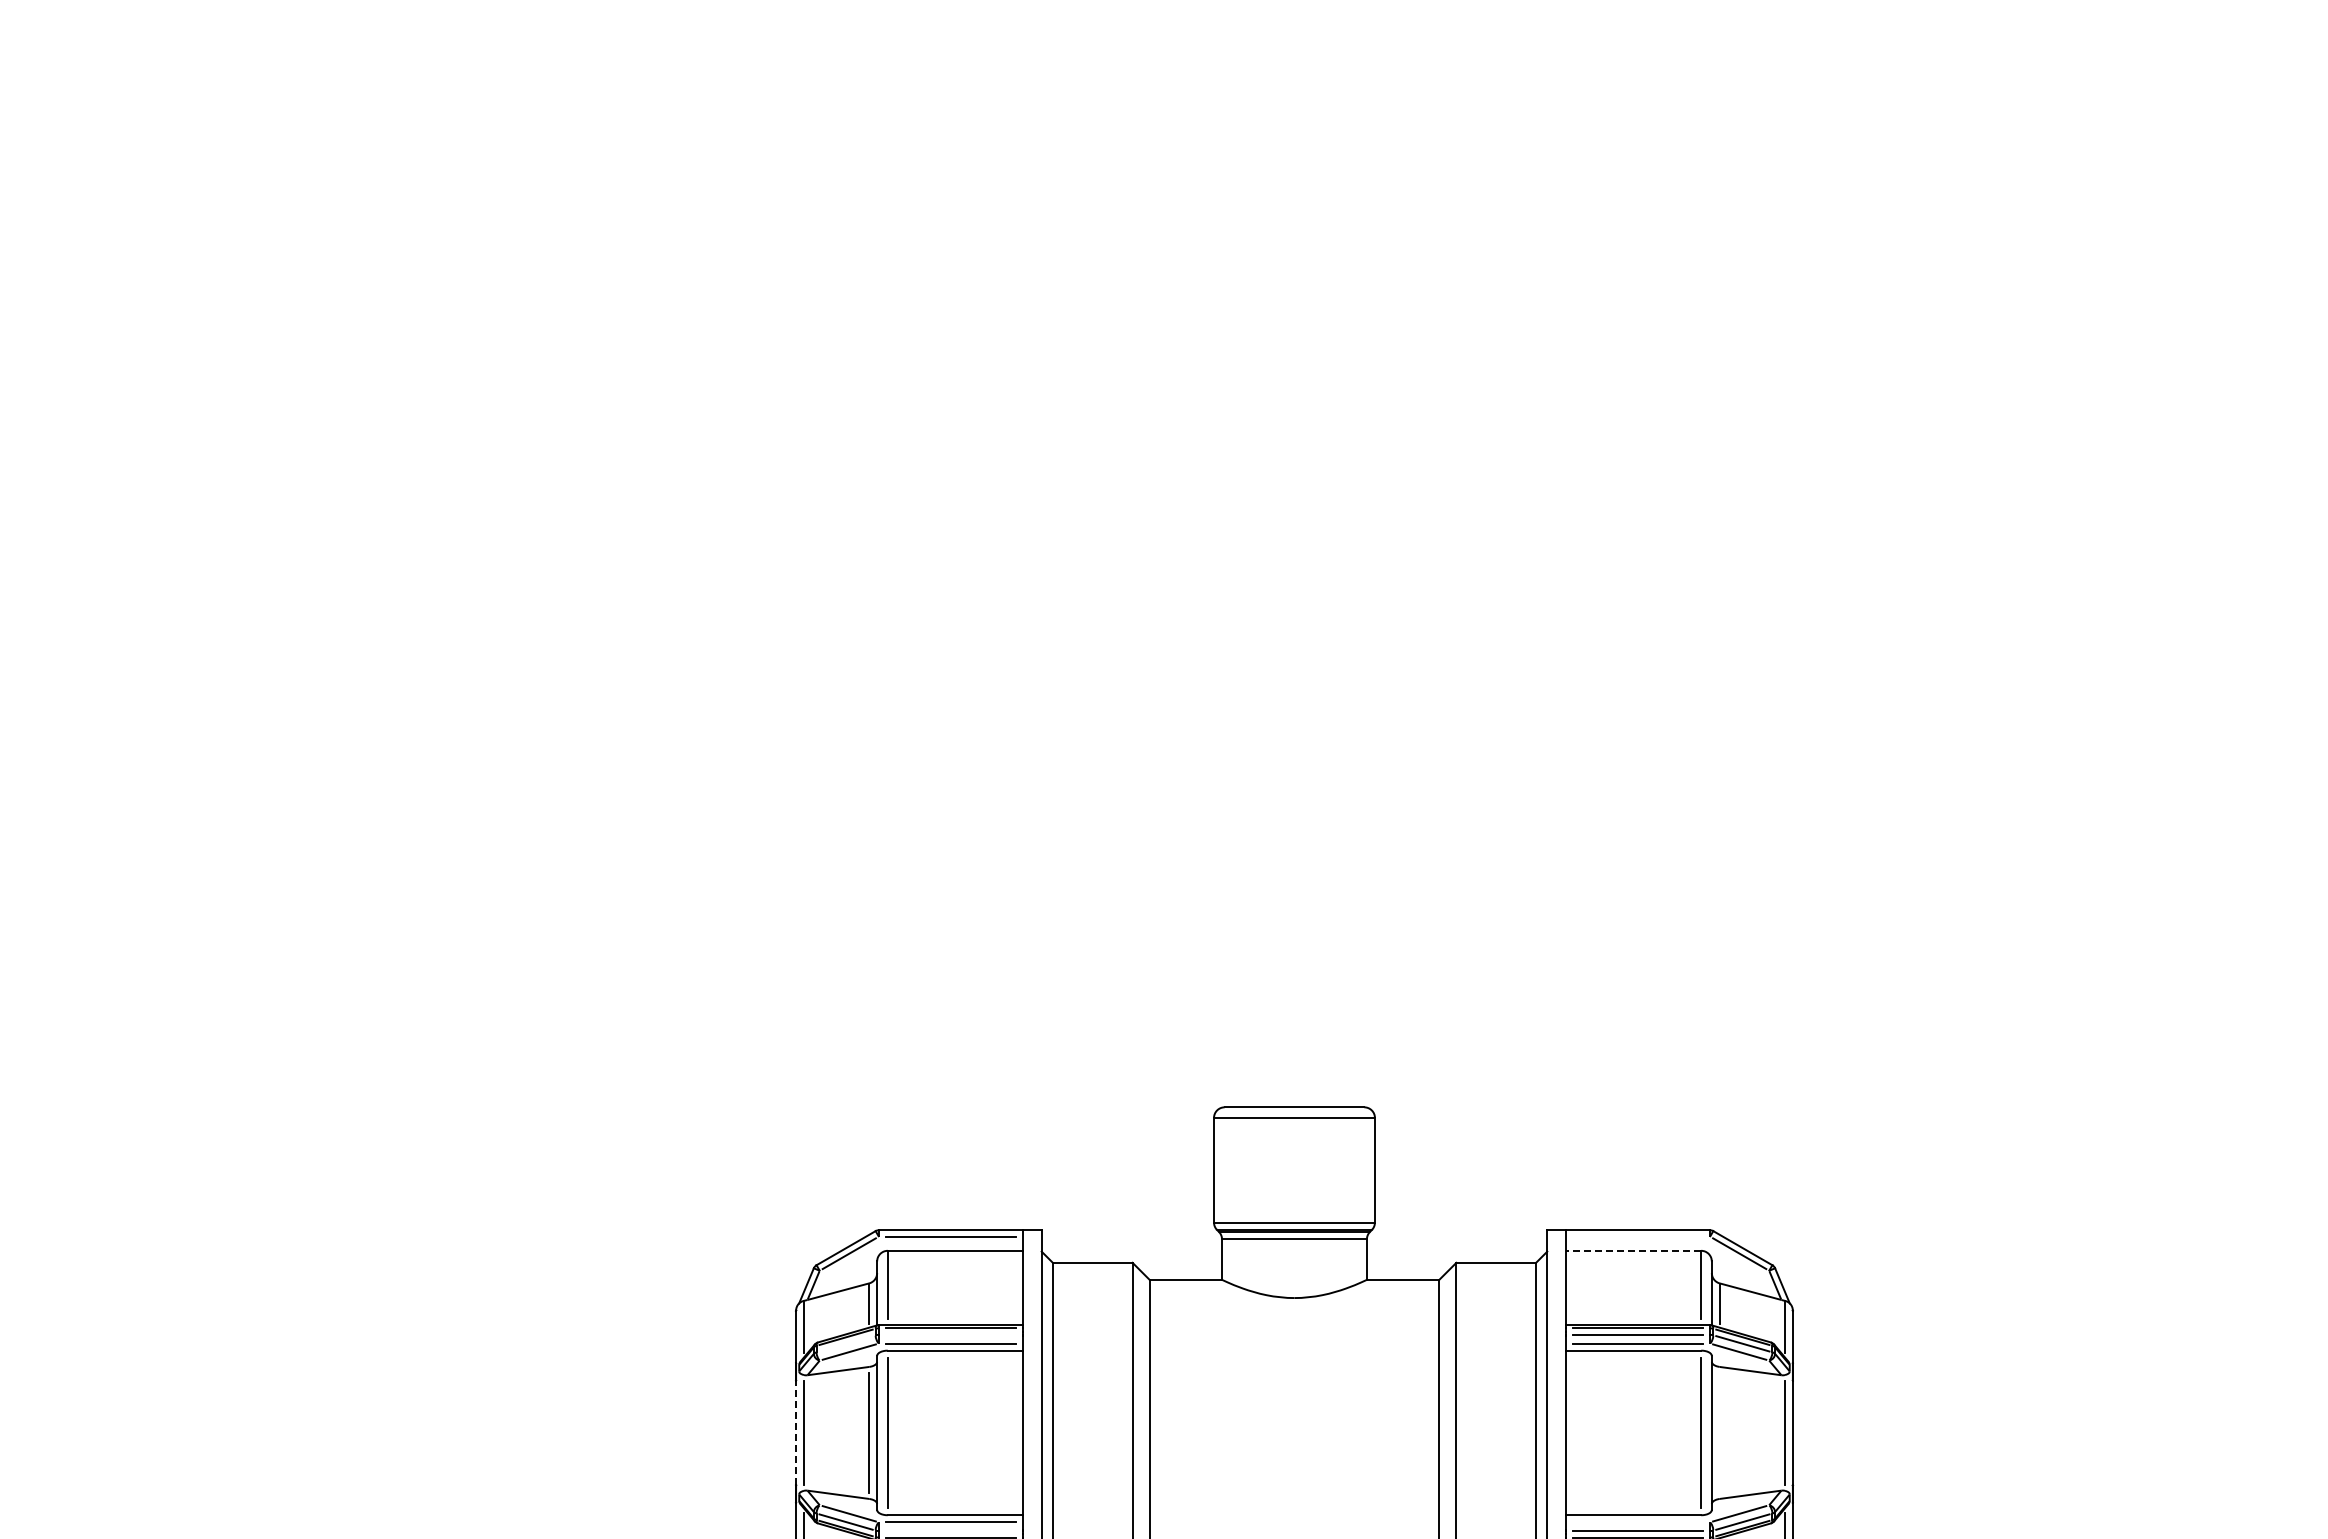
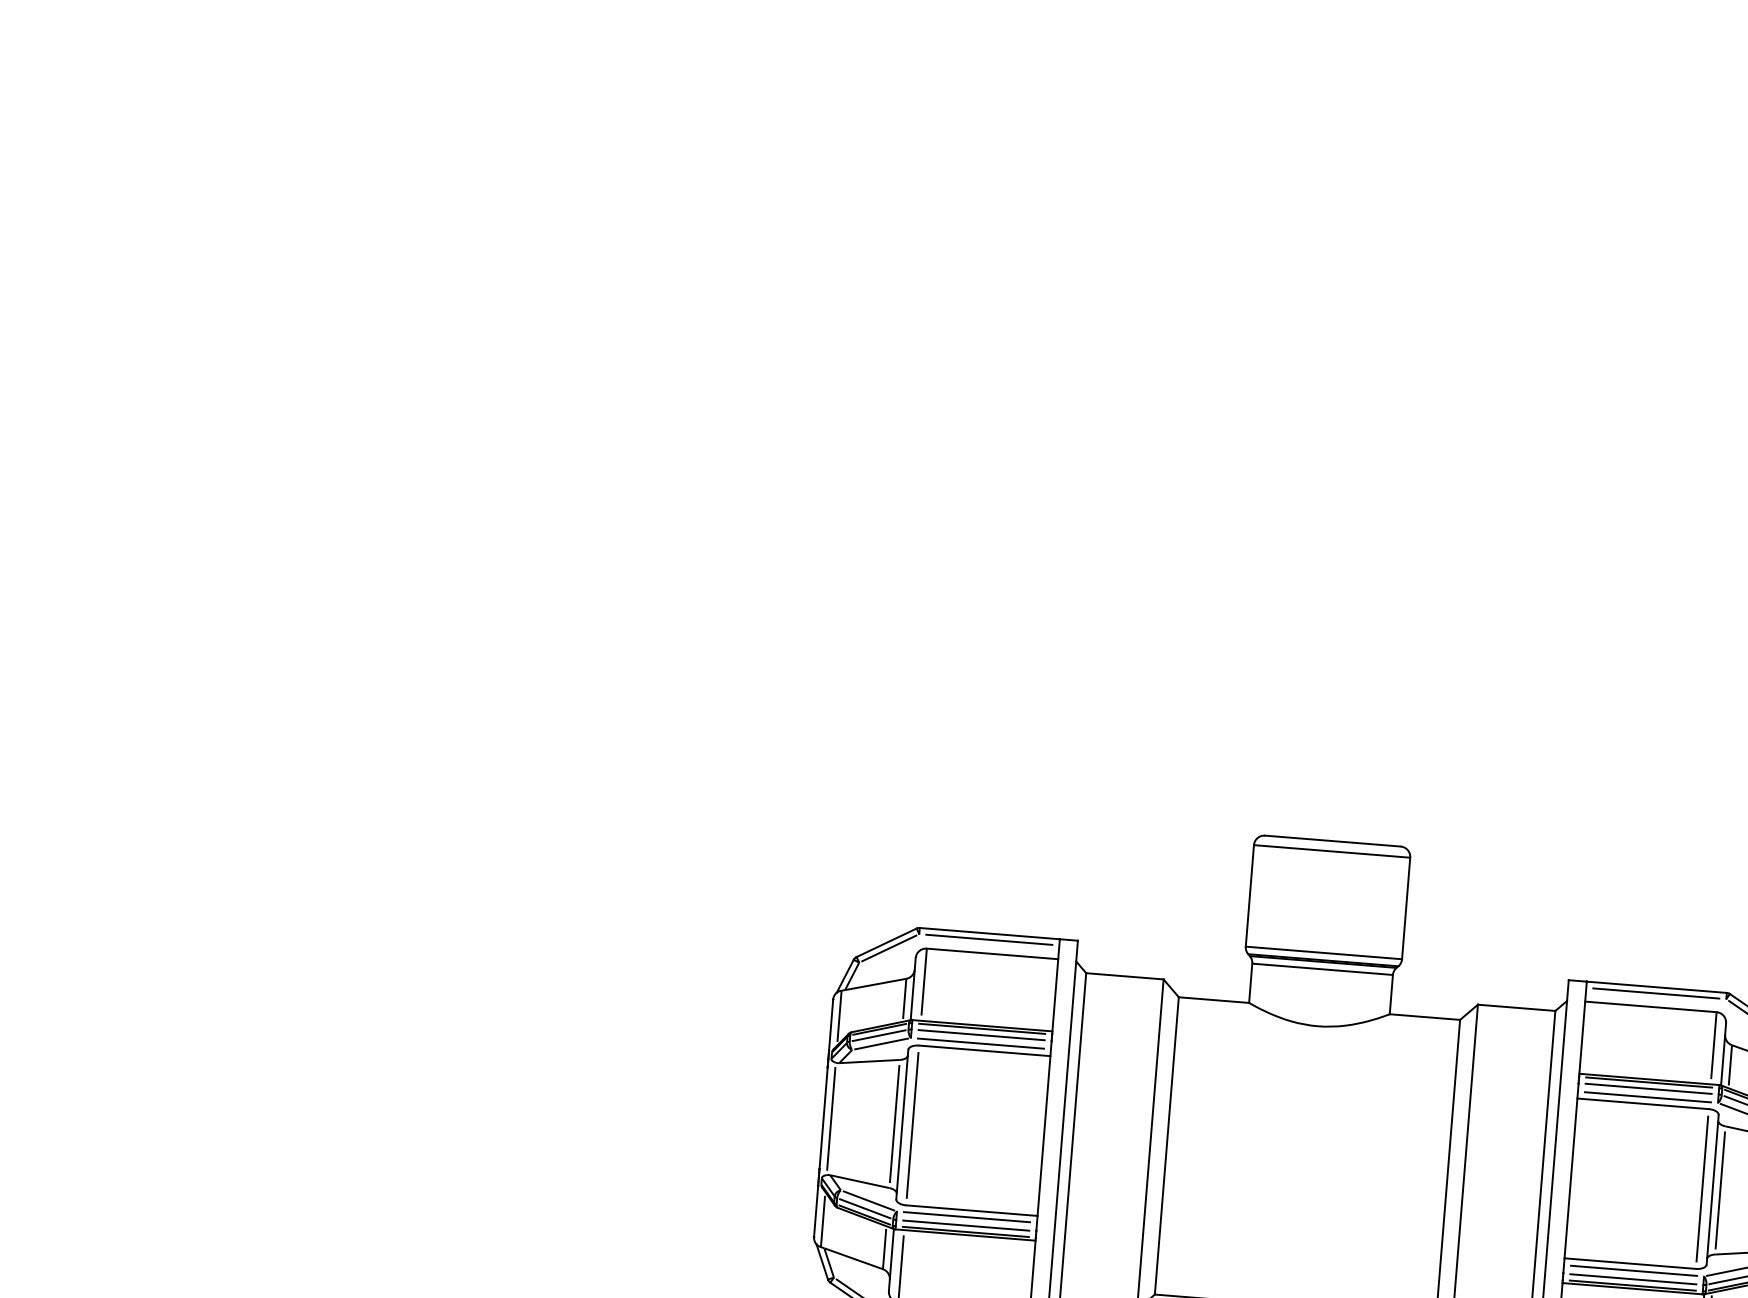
line: (1637, 1236) -> (1655, 993), added
line: (1633, 1250) -> (1650, 1006), dashed -> solid
line: (950, 1334) -> (981, 1034), added
line: (845, 1343) -> (878, 1035), added
line: (796, 1432) -> (824, 1117), dashed -> solid
line: (1719, 1432) -> (1720, 1189), added
line: (1637, 1522) -> (1633, 1270), added
line: (950, 1531) -> (965, 1226), added

